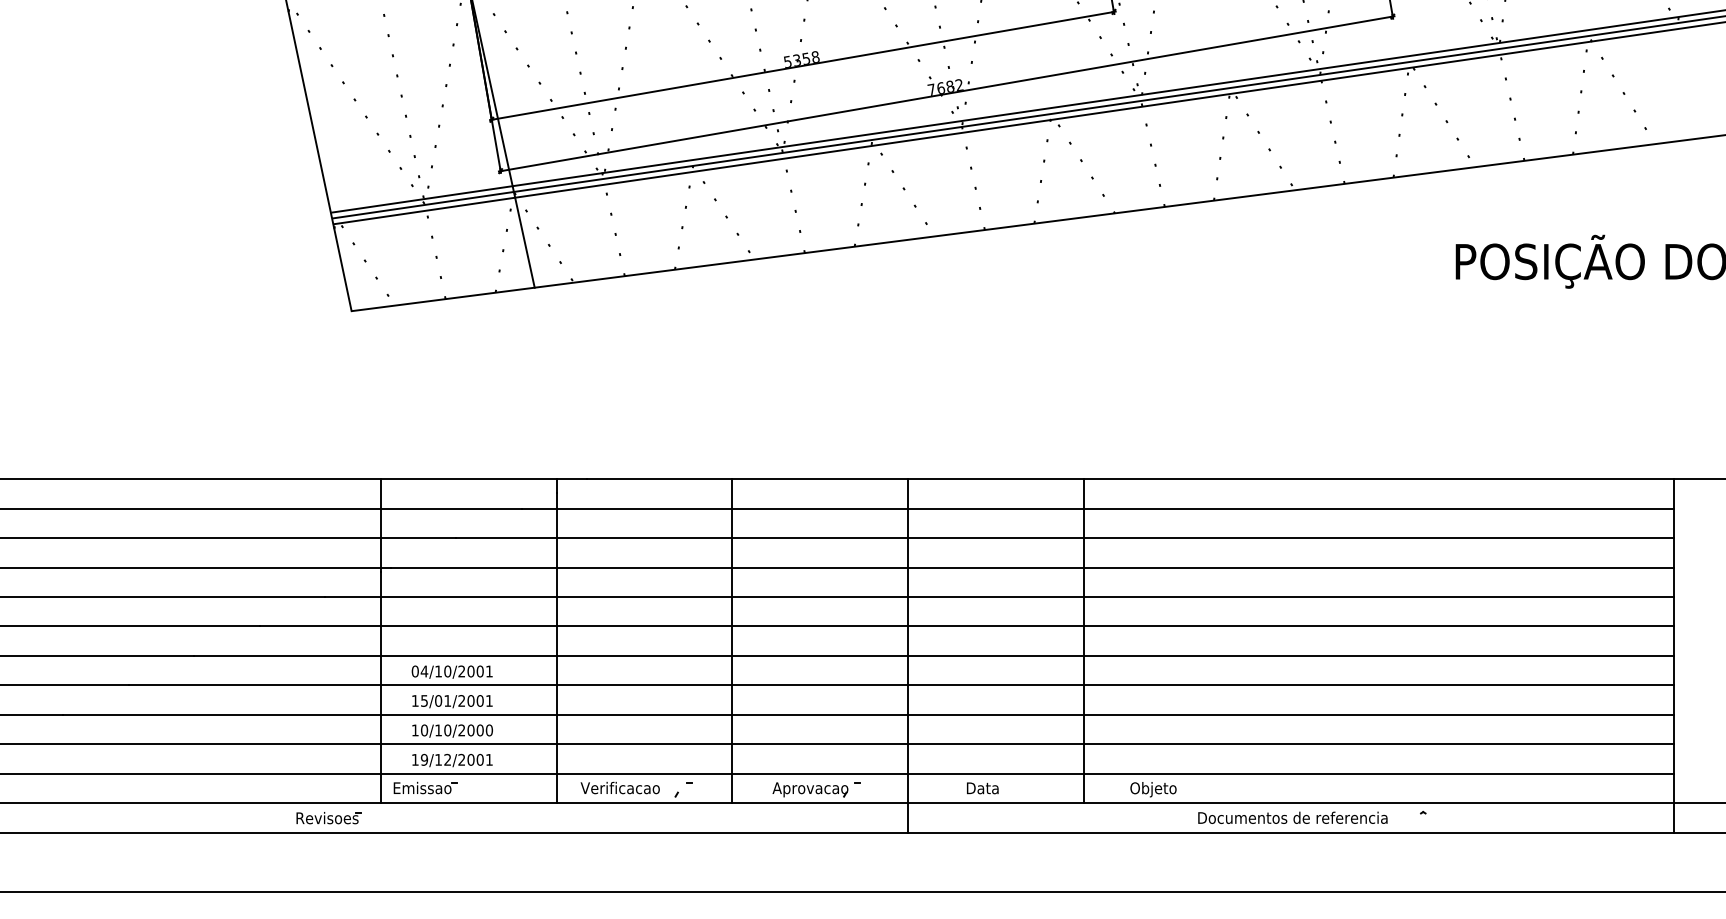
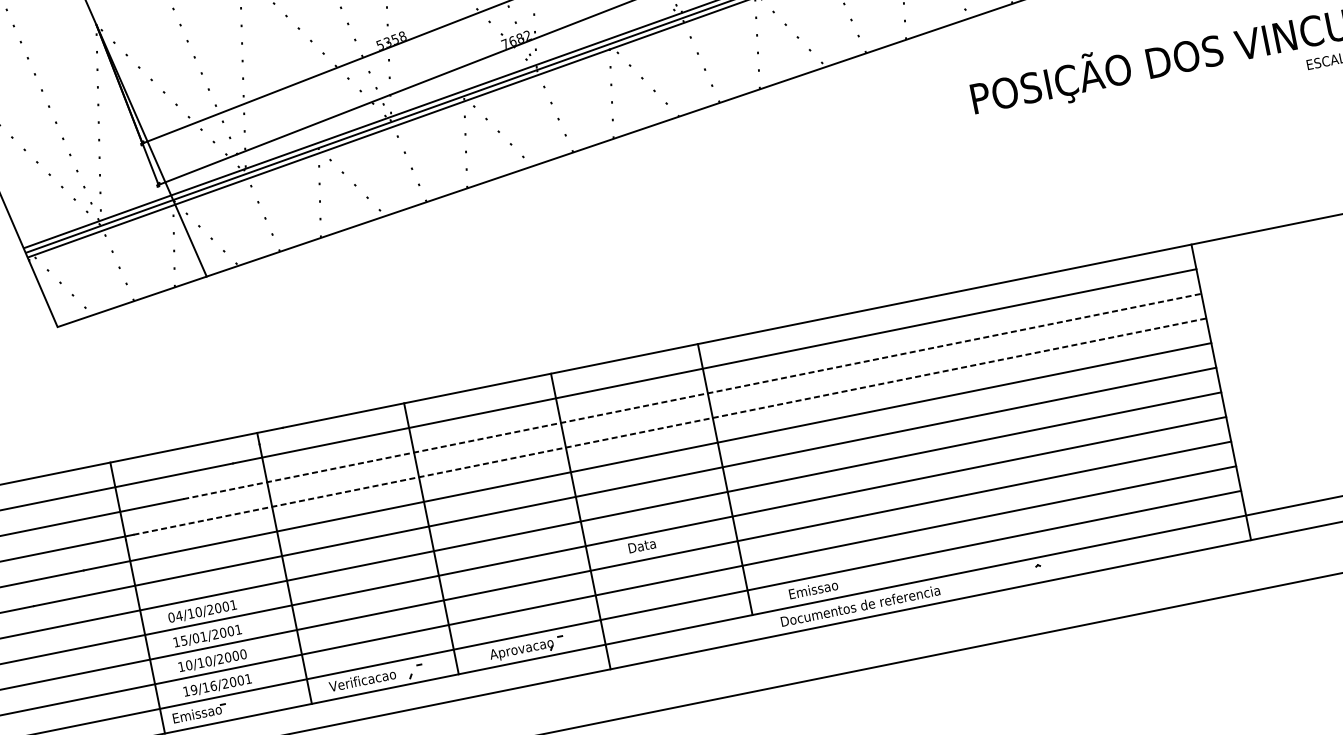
line: (1065, 538) -> (692, 396), solid -> dashed
line: (1032, 567) -> (670, 426), solid -> dashed
text: (447, 759) -> (213, 685), 19/12/2001 -> 19/16/2001
text: (982, 788) -> (641, 546), moved
text: (1159, 789) -> (813, 590), Objeto -> Emissao
text: (1292, 817) -> (860, 605), moved

